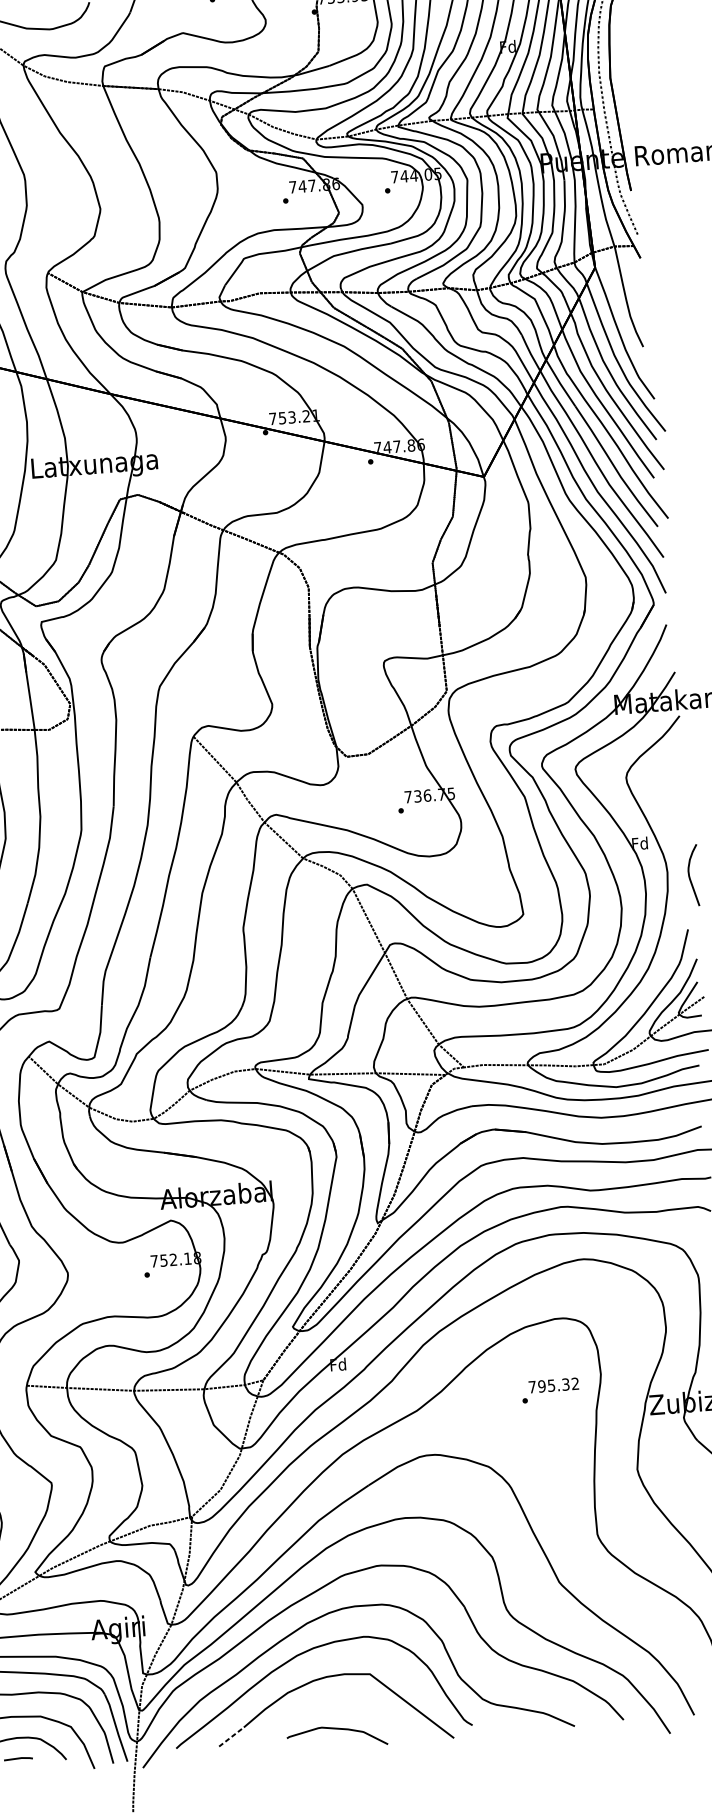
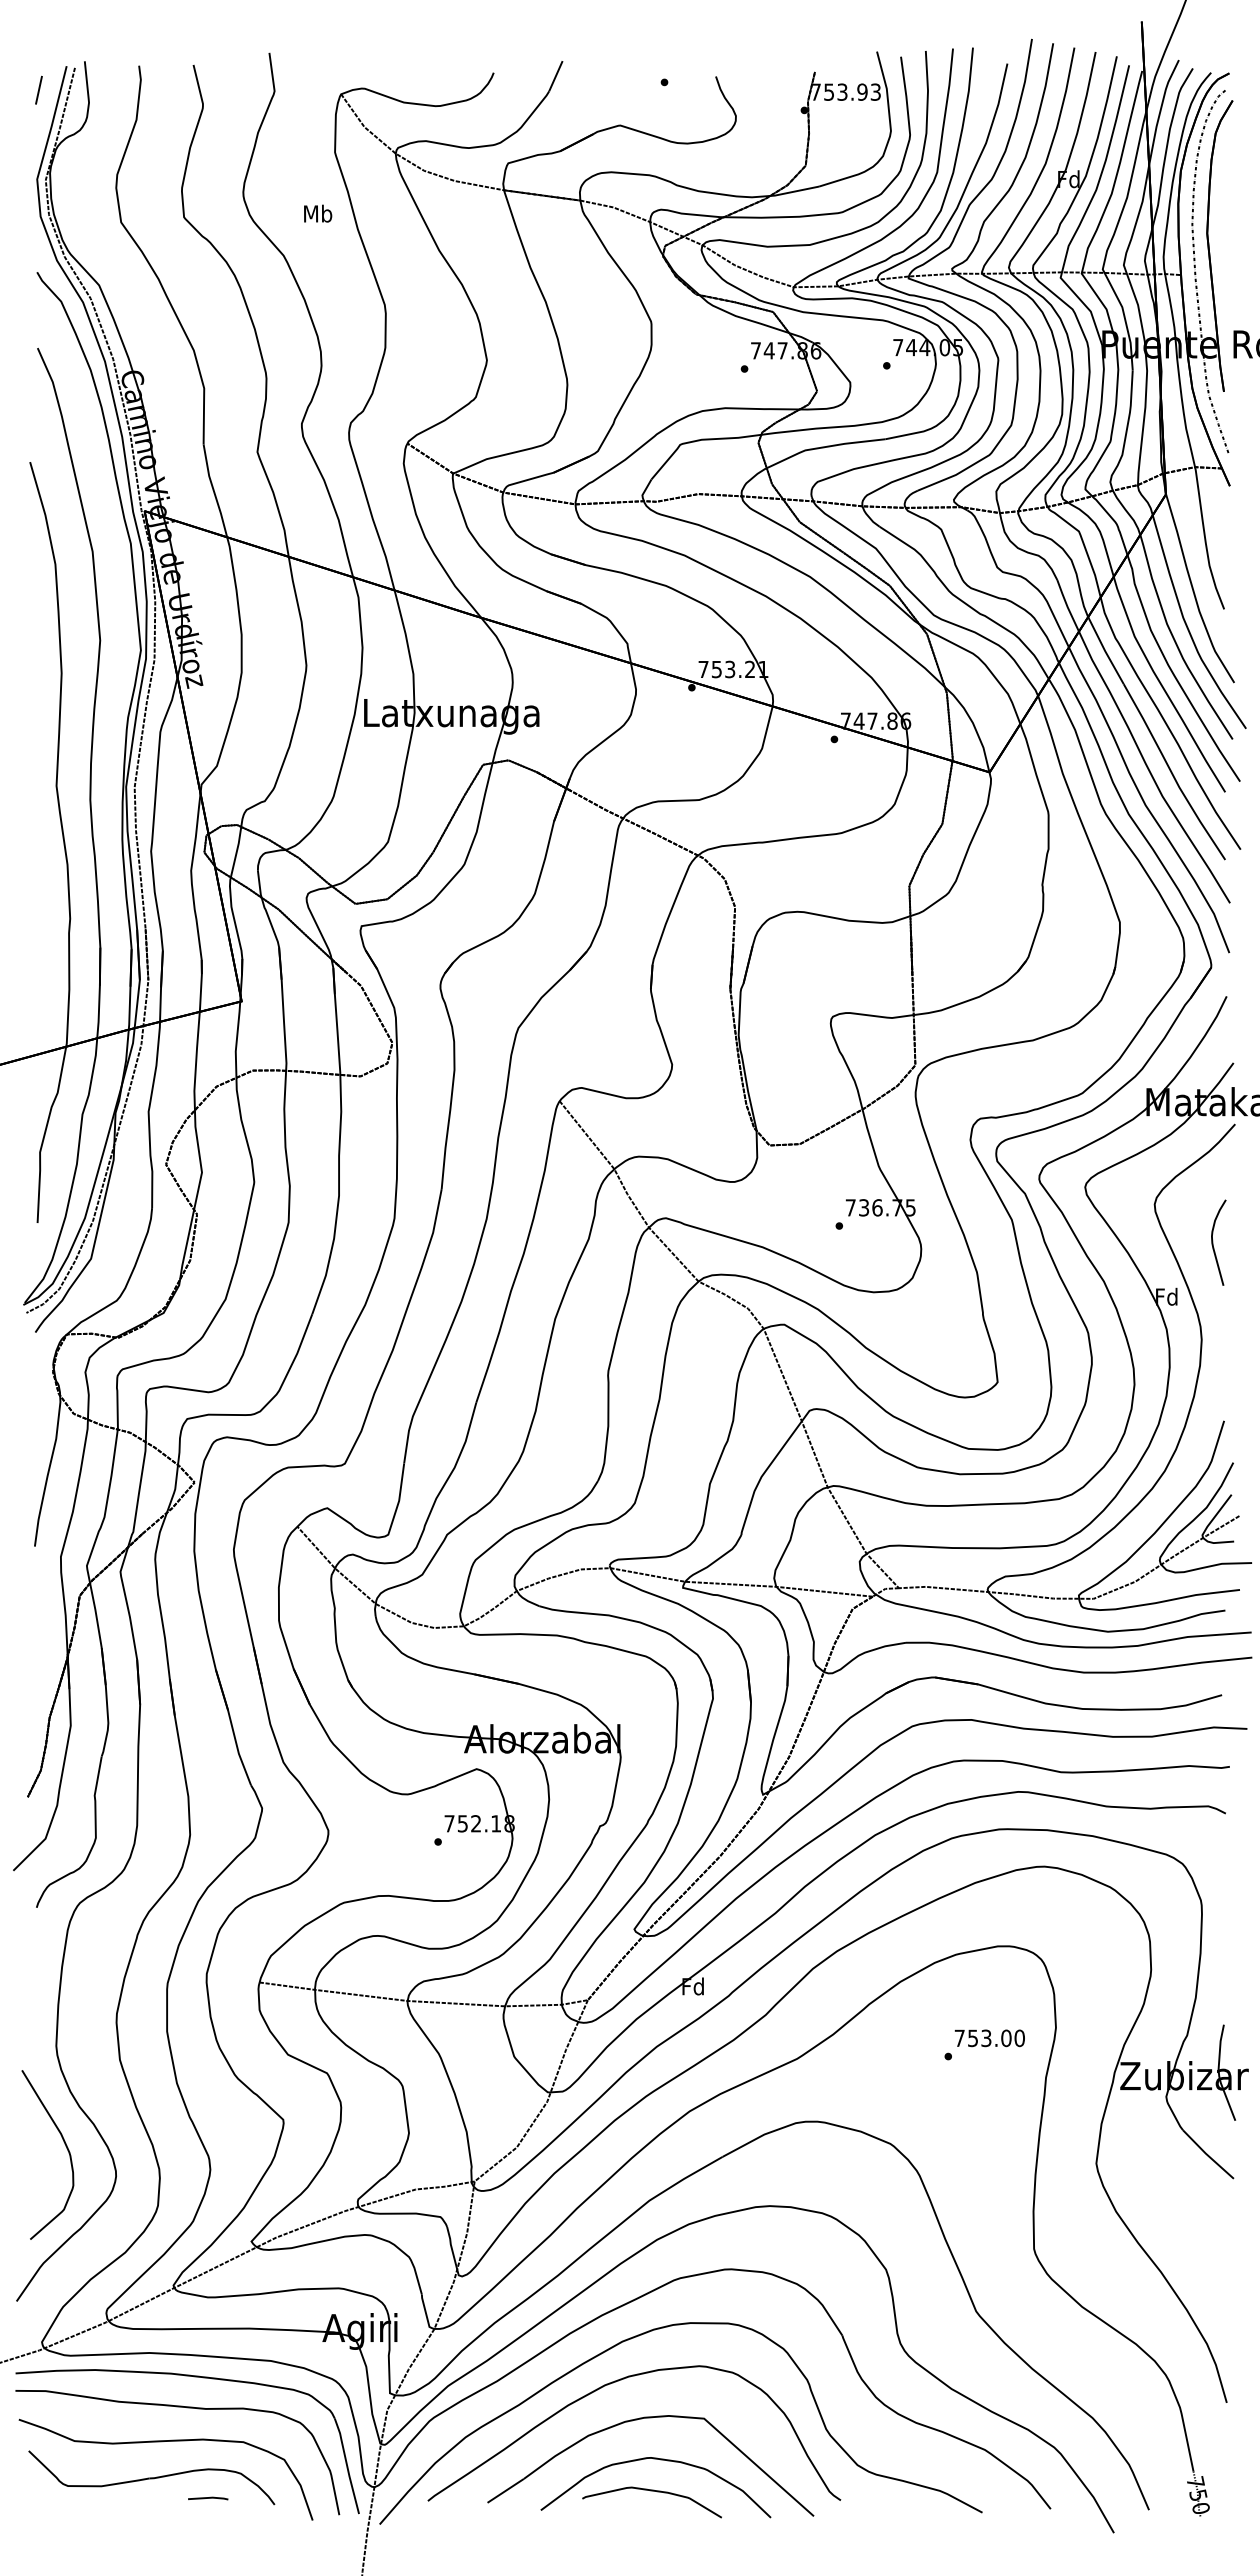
curve: (689, 875) -> (1213, 1242), moved
text: (558, 1385) -> (995, 2038), 795.32 -> 753.00
curve: (340, 1706) -> (660, 2460), added
line: (231, 1736) -> (505, 2490), dashed -> solid

